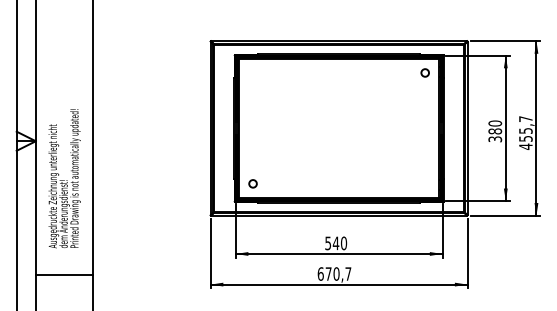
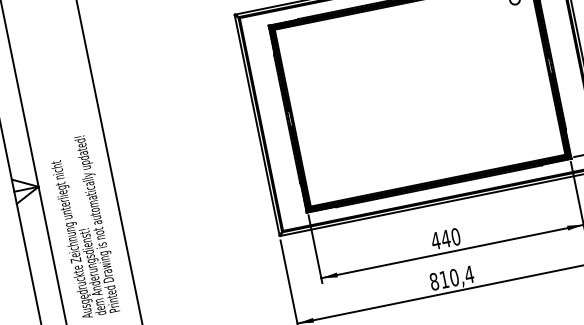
circle: (252, 183) -> (324, 184), removed
text: (328, 243) -> (436, 241), 540 -> 440
text: (334, 273) -> (451, 277), 670,7 -> 810,4

